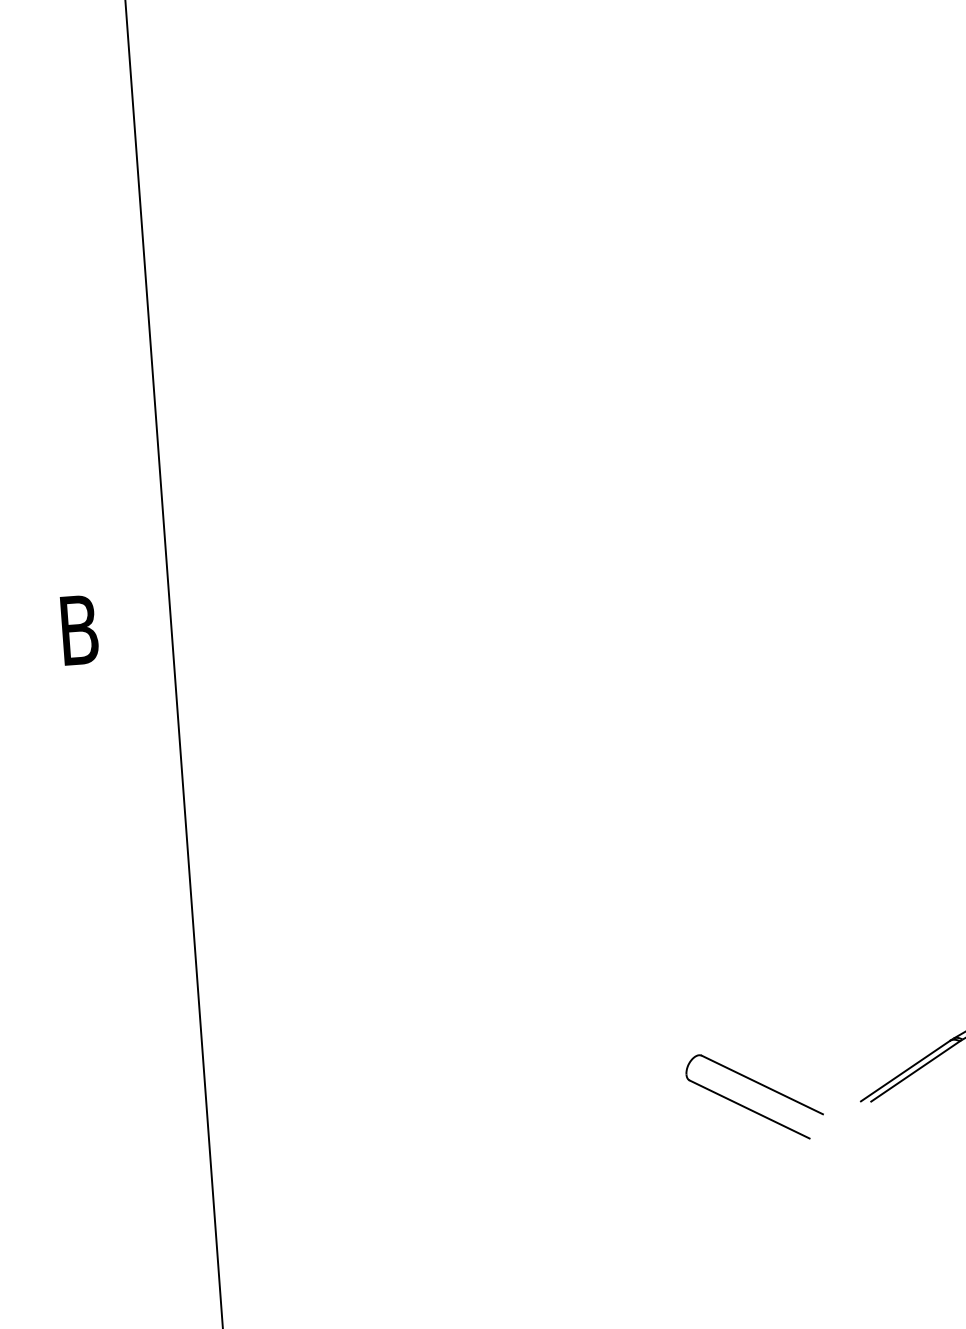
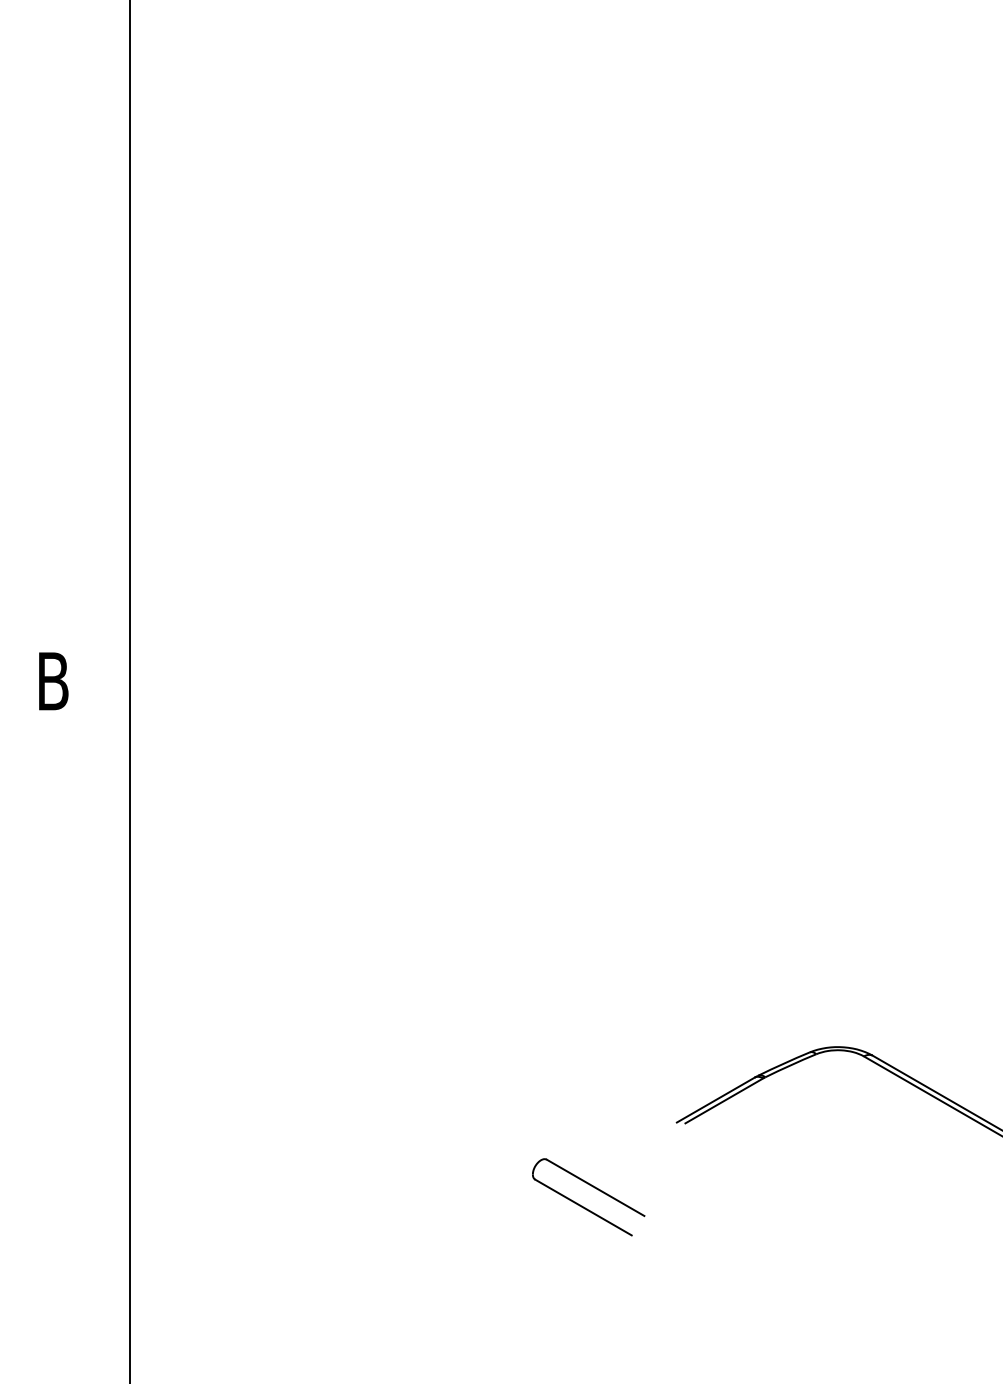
part: (748, 1107) -> (582, 1205), moved

